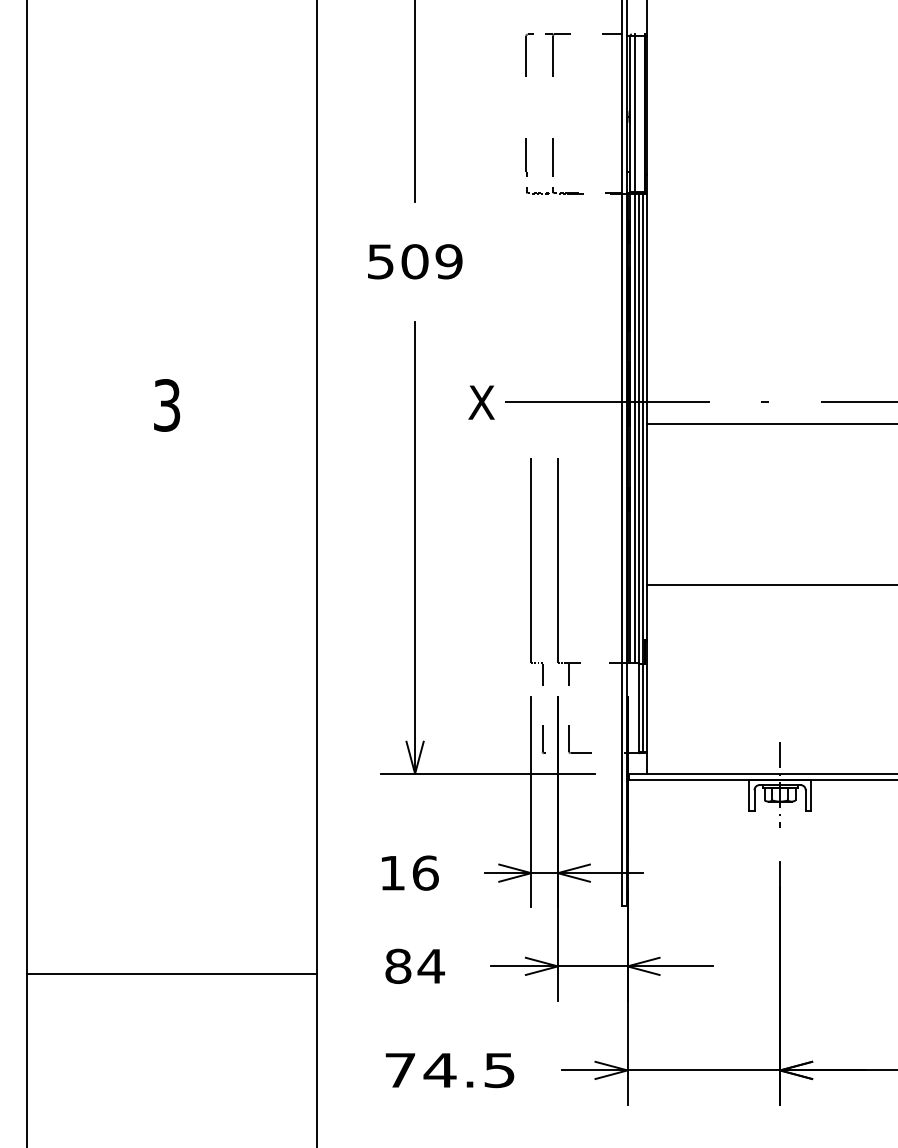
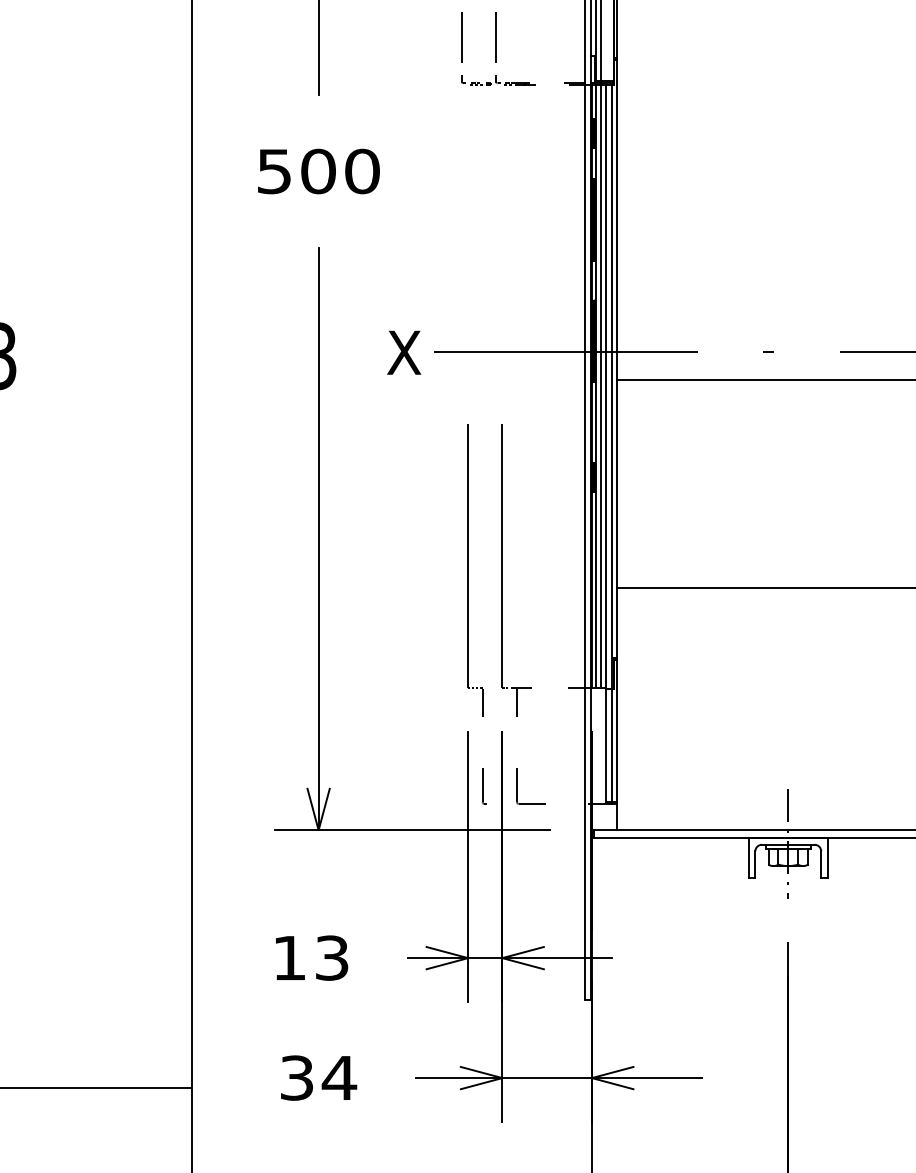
text: (448, 261) -> (361, 171), 509 -> 500
text: (425, 872) -> (332, 957), 16 -> 13
text: (398, 966) -> (297, 1078), 84 -> 34

